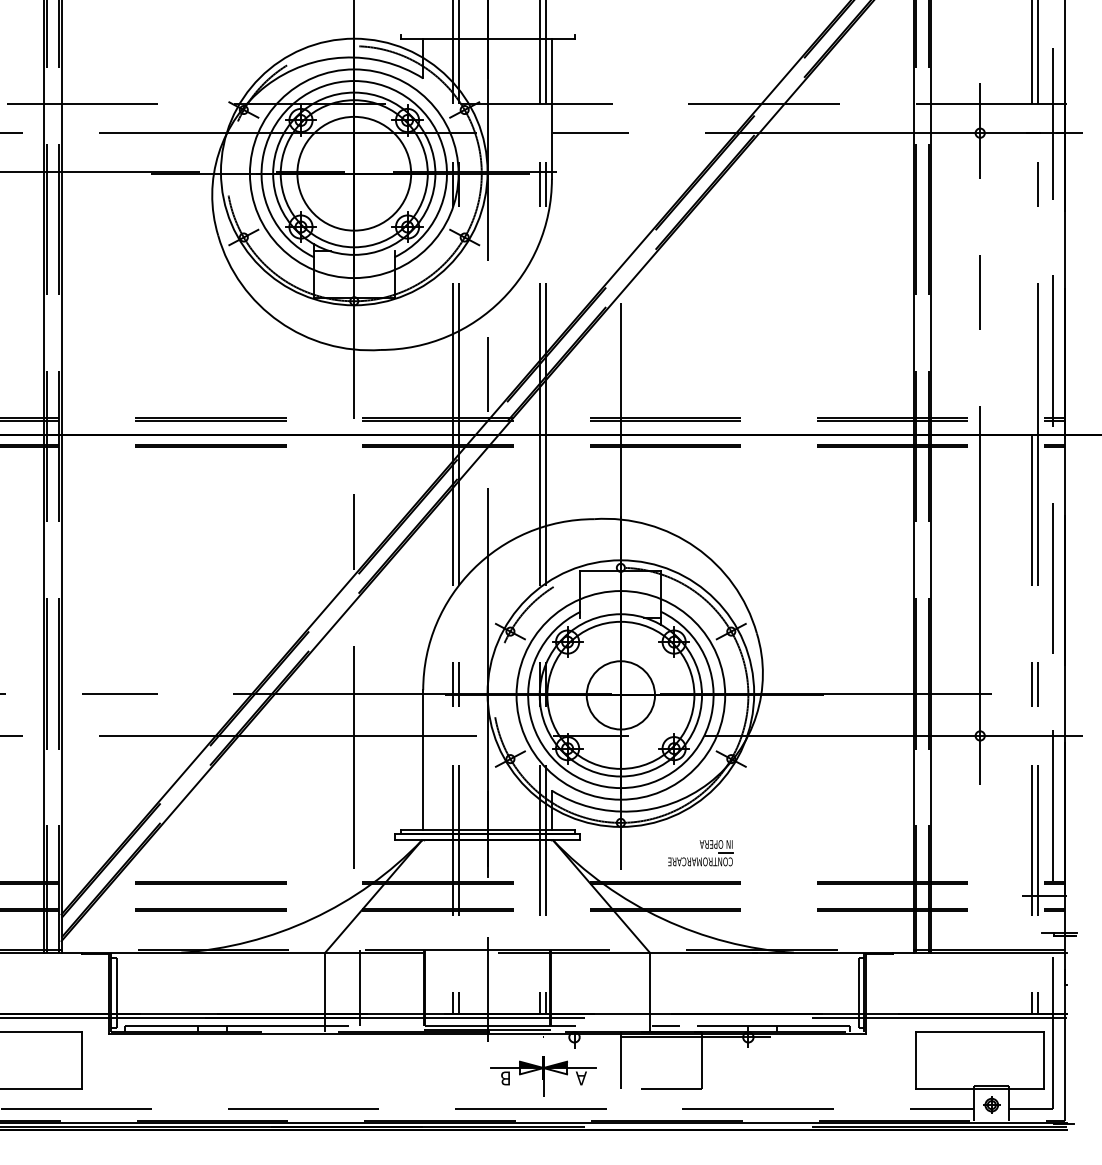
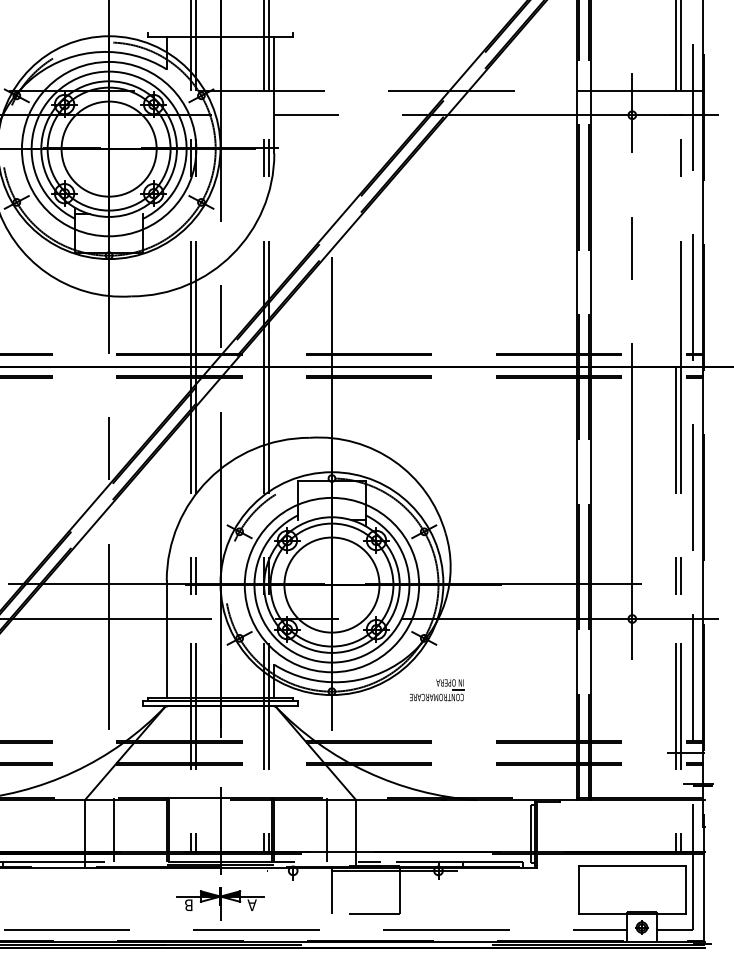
circle: (620, 695) -> (331, 585), size x1.67
part: (700, 853) -> (436, 690), moved
line: (615, 988) -> (327, 830), added
part: (543, 1076) -> (220, 903), moved

